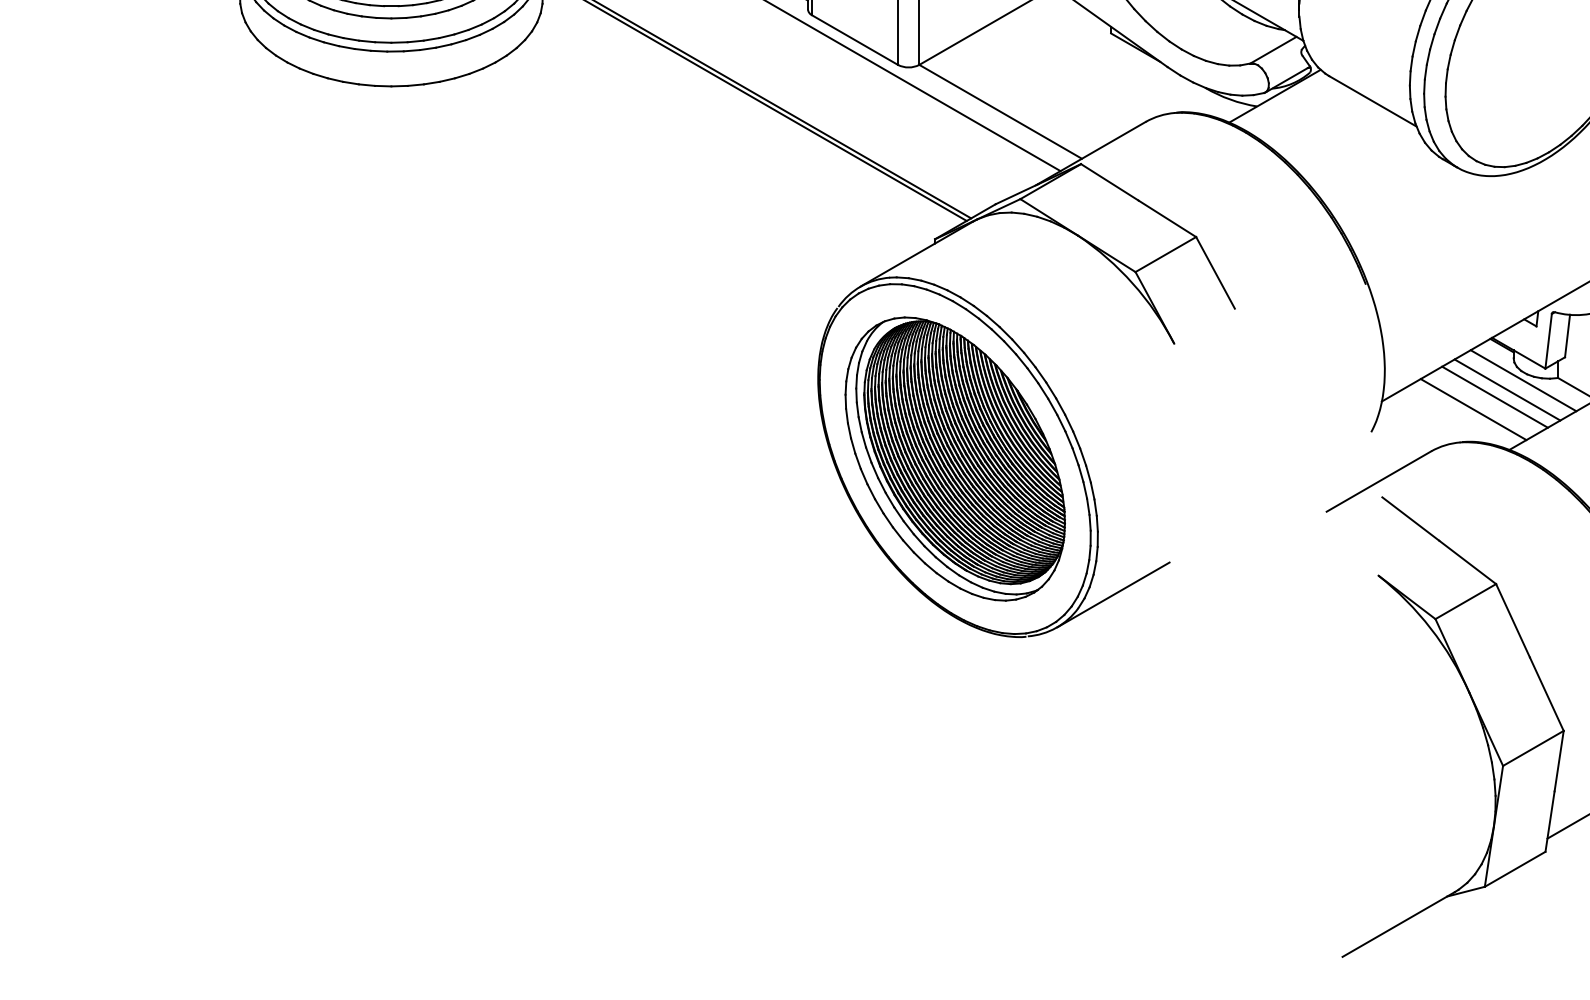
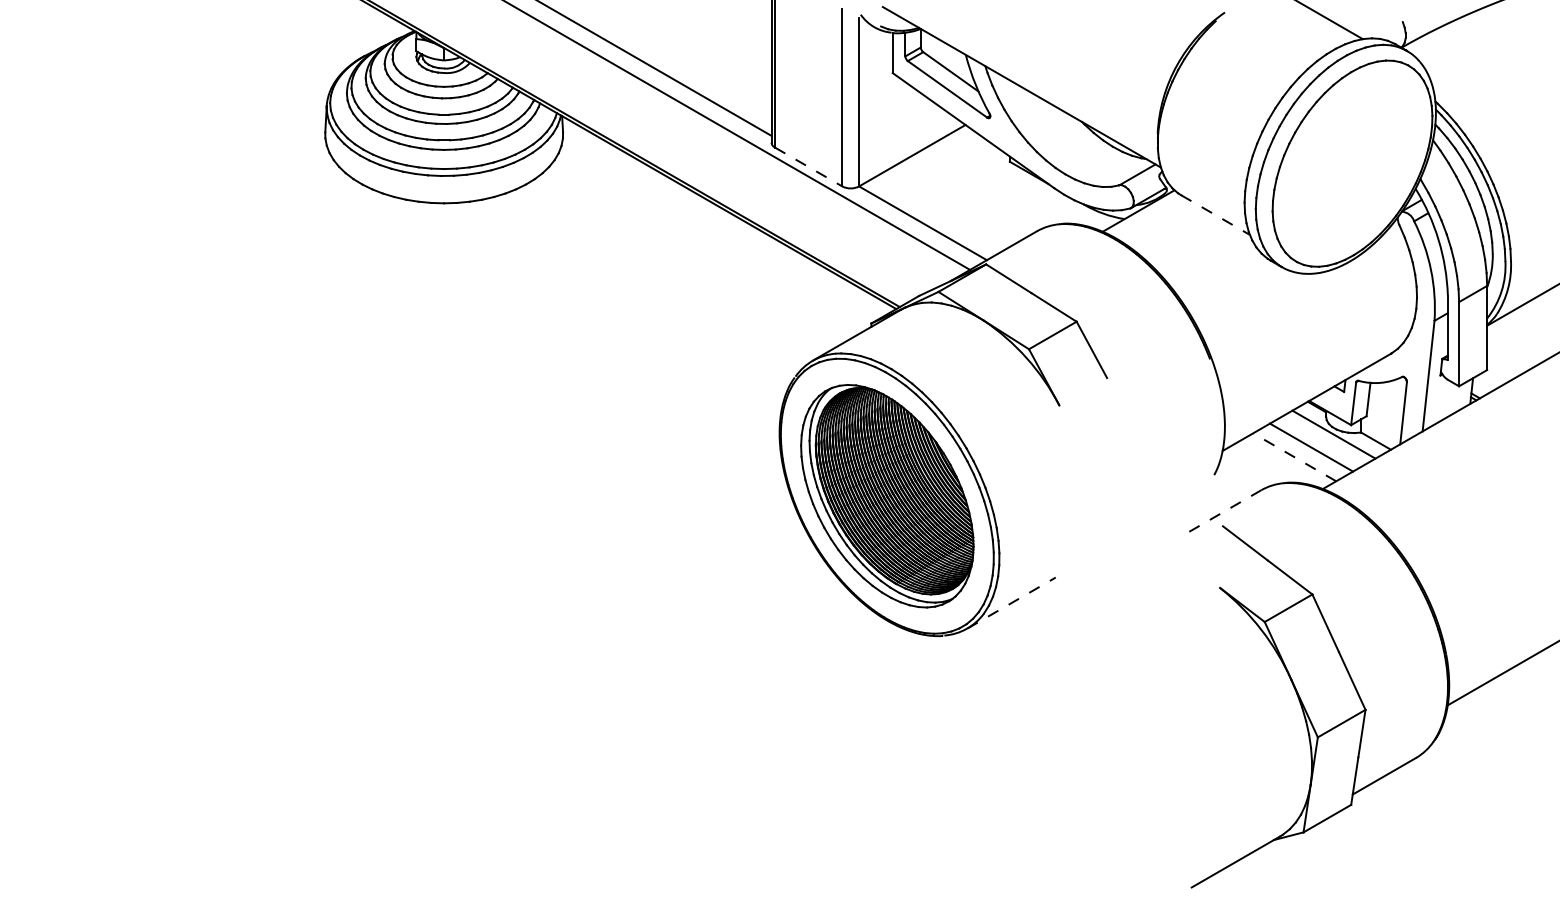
line: (854, 40) -> (808, 167), solid -> dashed
line: (1372, 101) -> (1215, 215), solid -> dashed
line: (1506, 389) -> (1320, 441), removed
line: (1473, 409) -> (1294, 457), solid -> dashed
line: (1377, 482) -> (1219, 514), solid -> dashed
line: (1113, 595) -> (1011, 603), solid -> dashed

